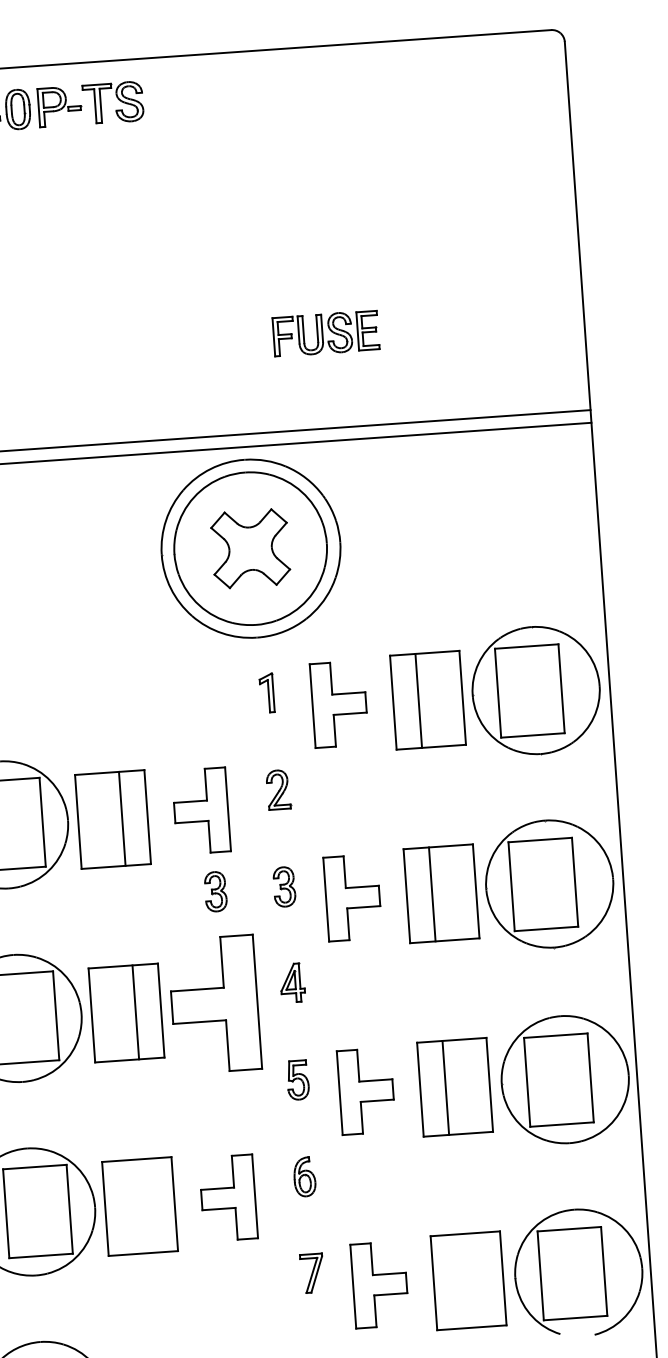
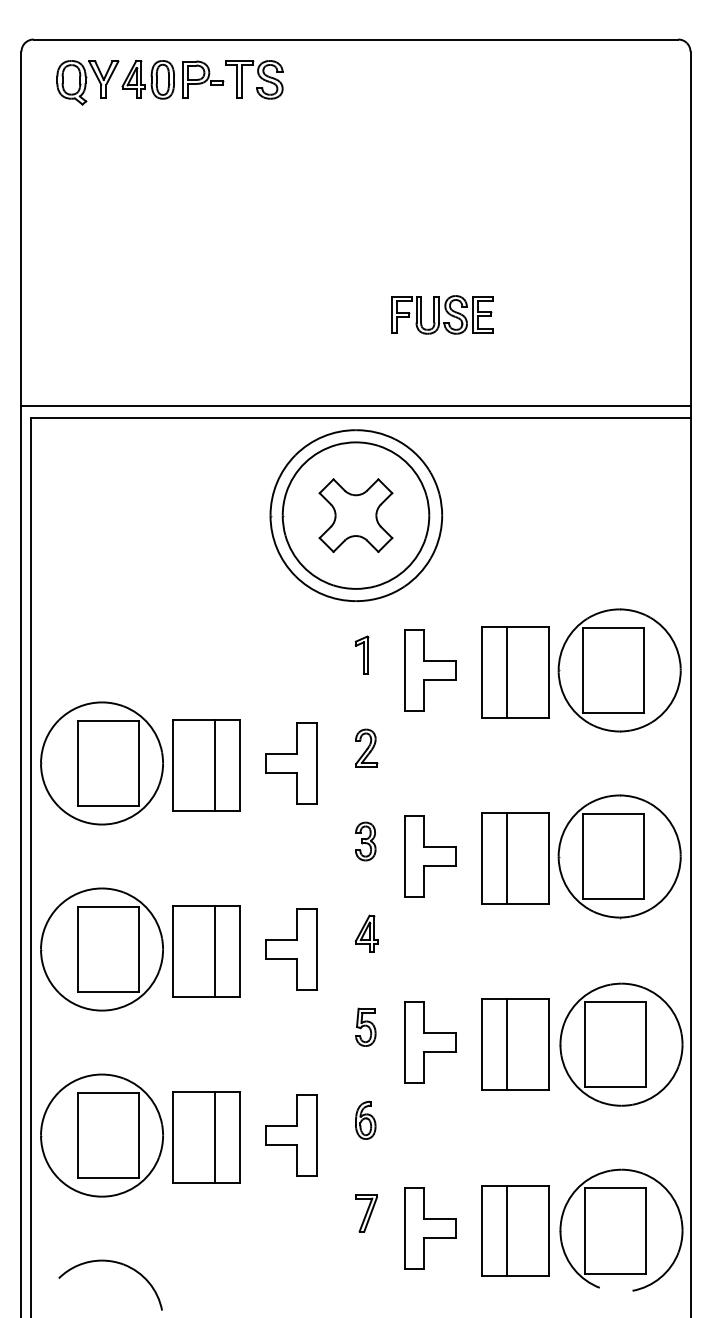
part: (215, 891) -> (299, 841), removed
part: (215, 1004) -> (291, 949), size x0.62
line: (149, 1205) -> (215, 1137), added
line: (459, 1281) -> (506, 1230), added

